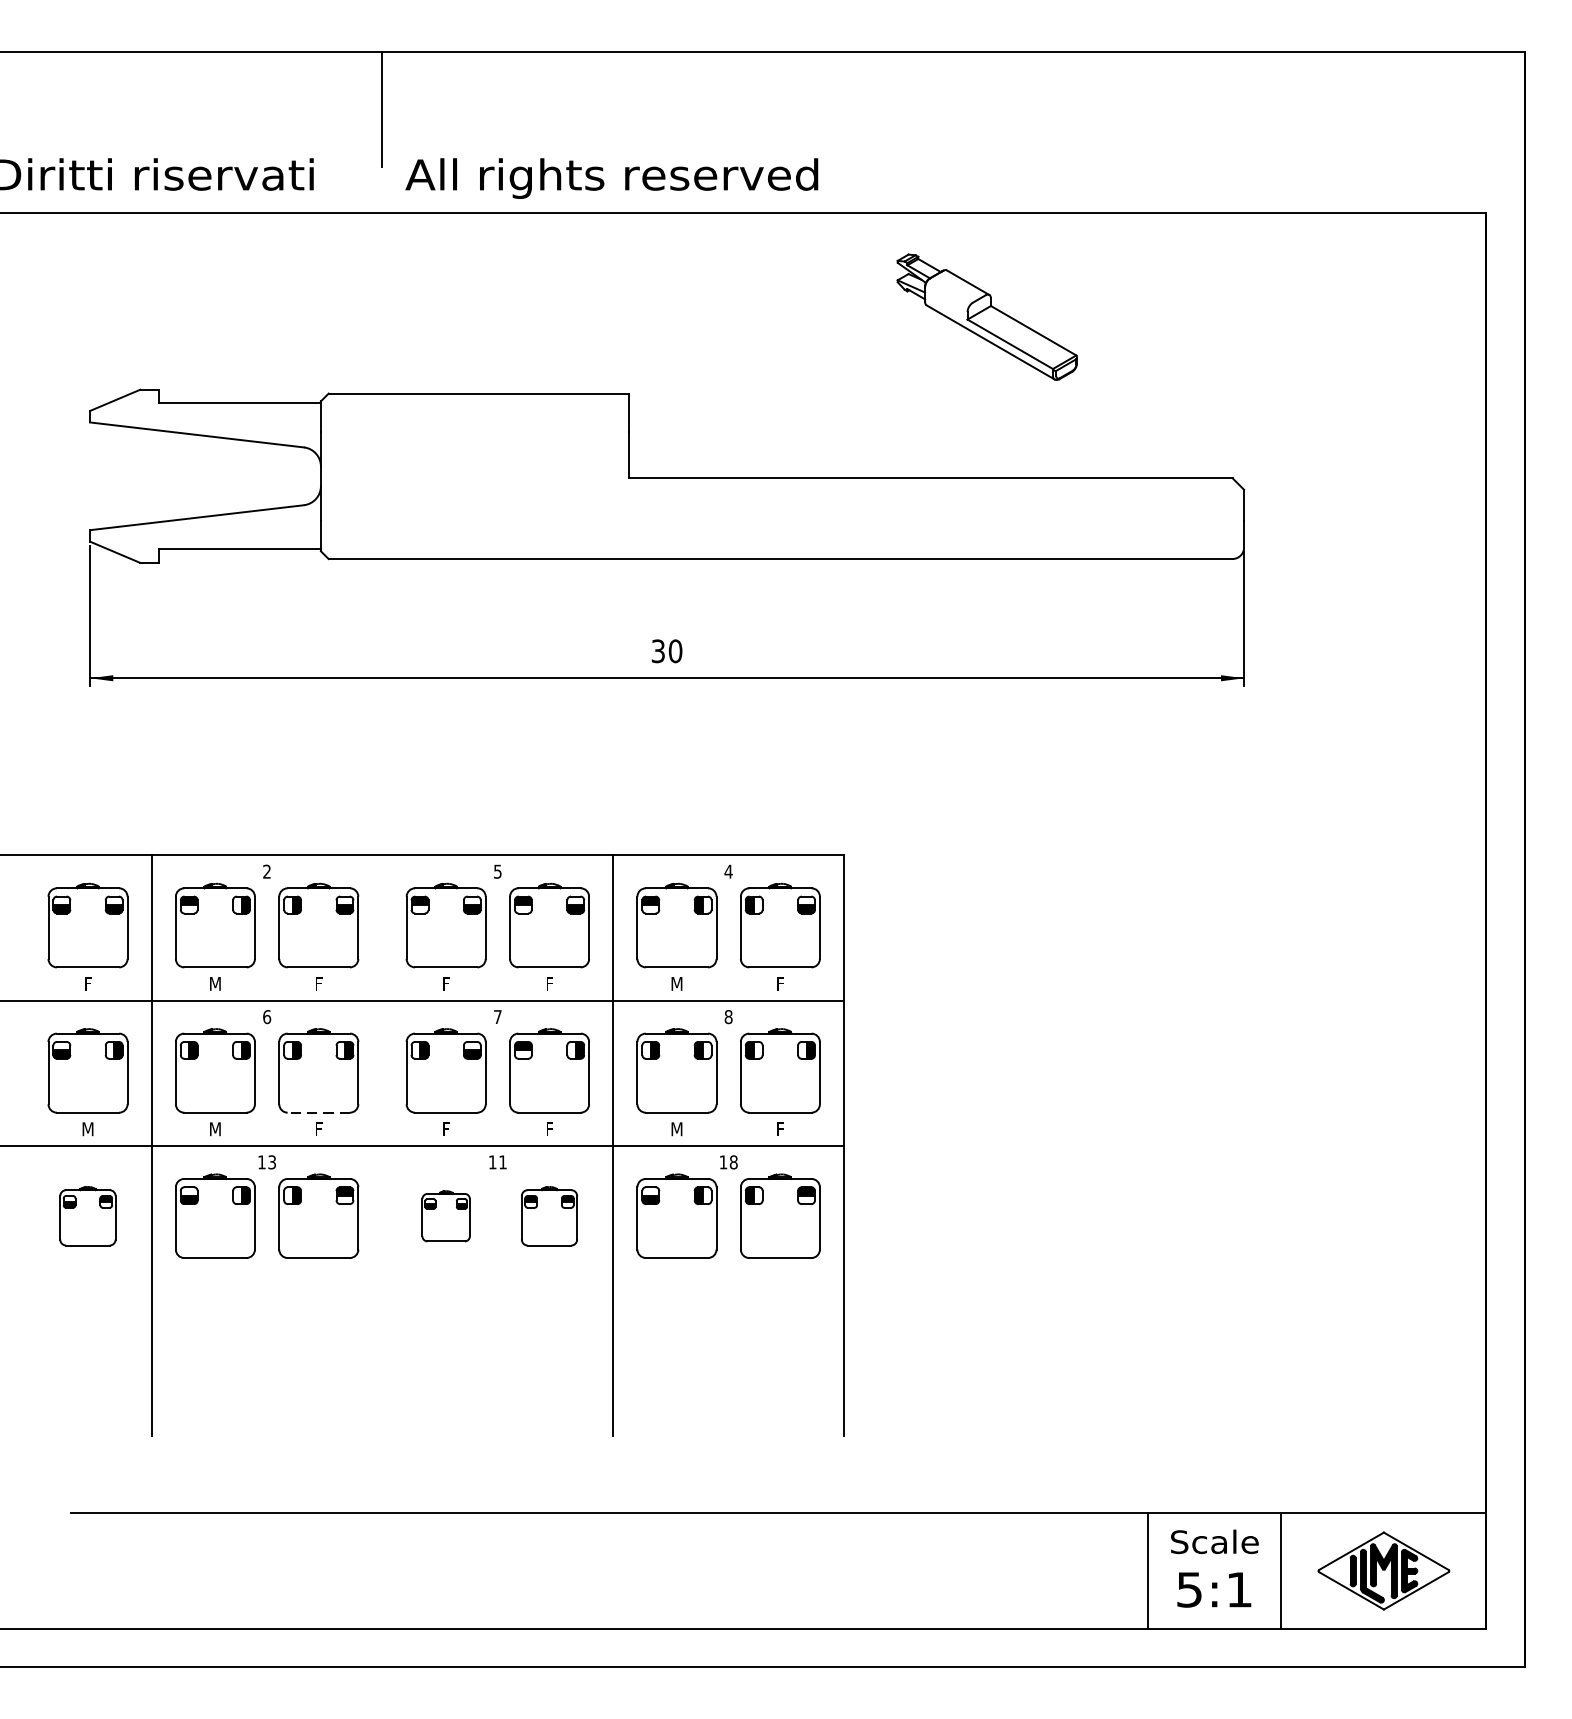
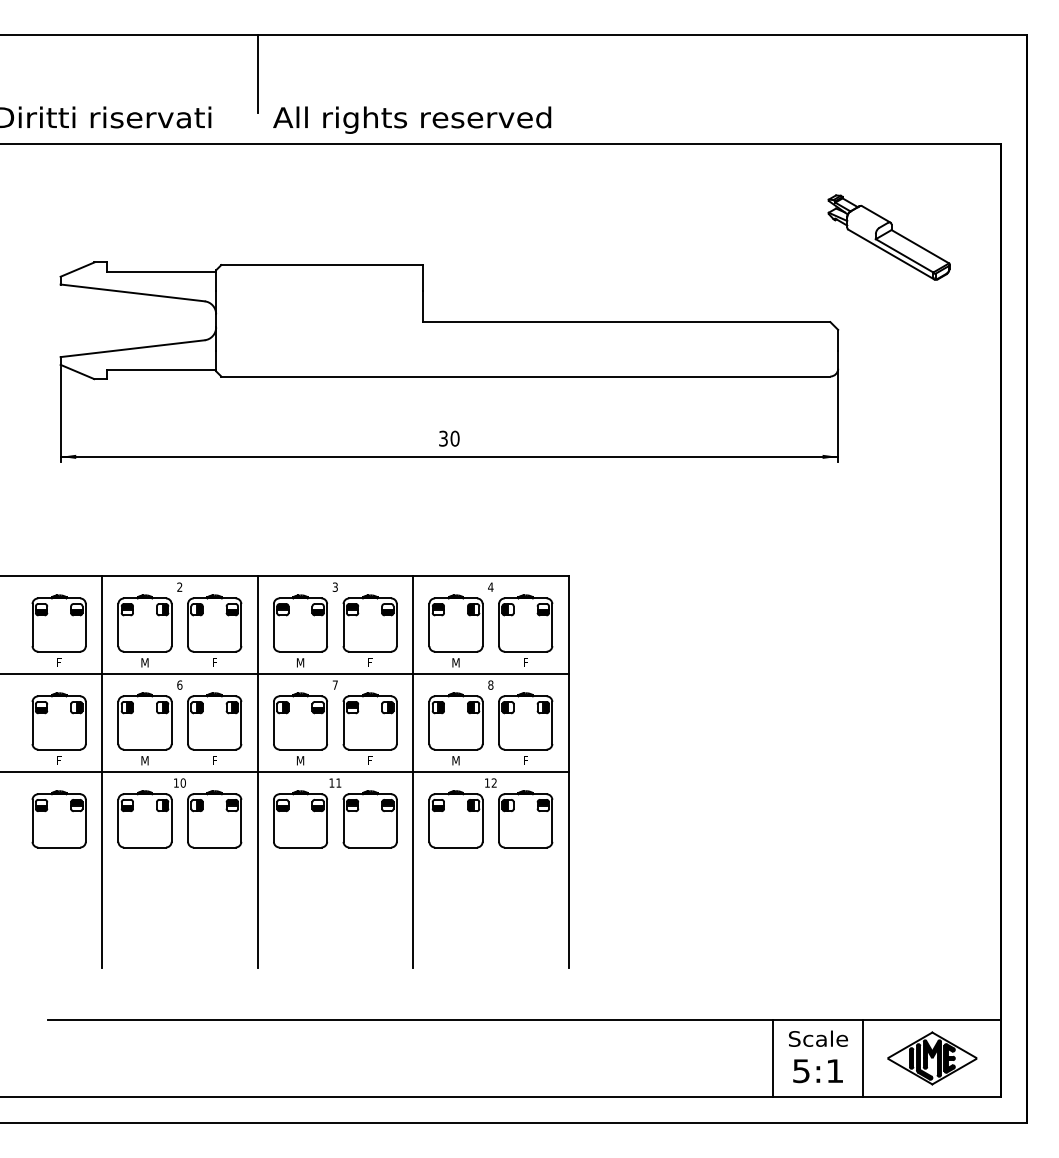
part: (986, 317) -> (888, 237), moved
text: (498, 870) -> (335, 586), 5 -> 3
text: (446, 983) -> (300, 662), F -> M
line: (318, 1112) -> (214, 749), dashed -> solid
text: (86, 1128) -> (58, 760), M -> F
text: (446, 1128) -> (300, 760), F -> M
line: (382, 1145) -> (257, 771), added
text: (271, 1161) -> (182, 782), 13 -> 10
text: (732, 1161) -> (493, 782), 18 -> 12
part: (86, 1216) -> (58, 819), size x1.43
part: (446, 1216) -> (300, 819), size x1.67
part: (548, 1216) -> (369, 819), size x1.43

